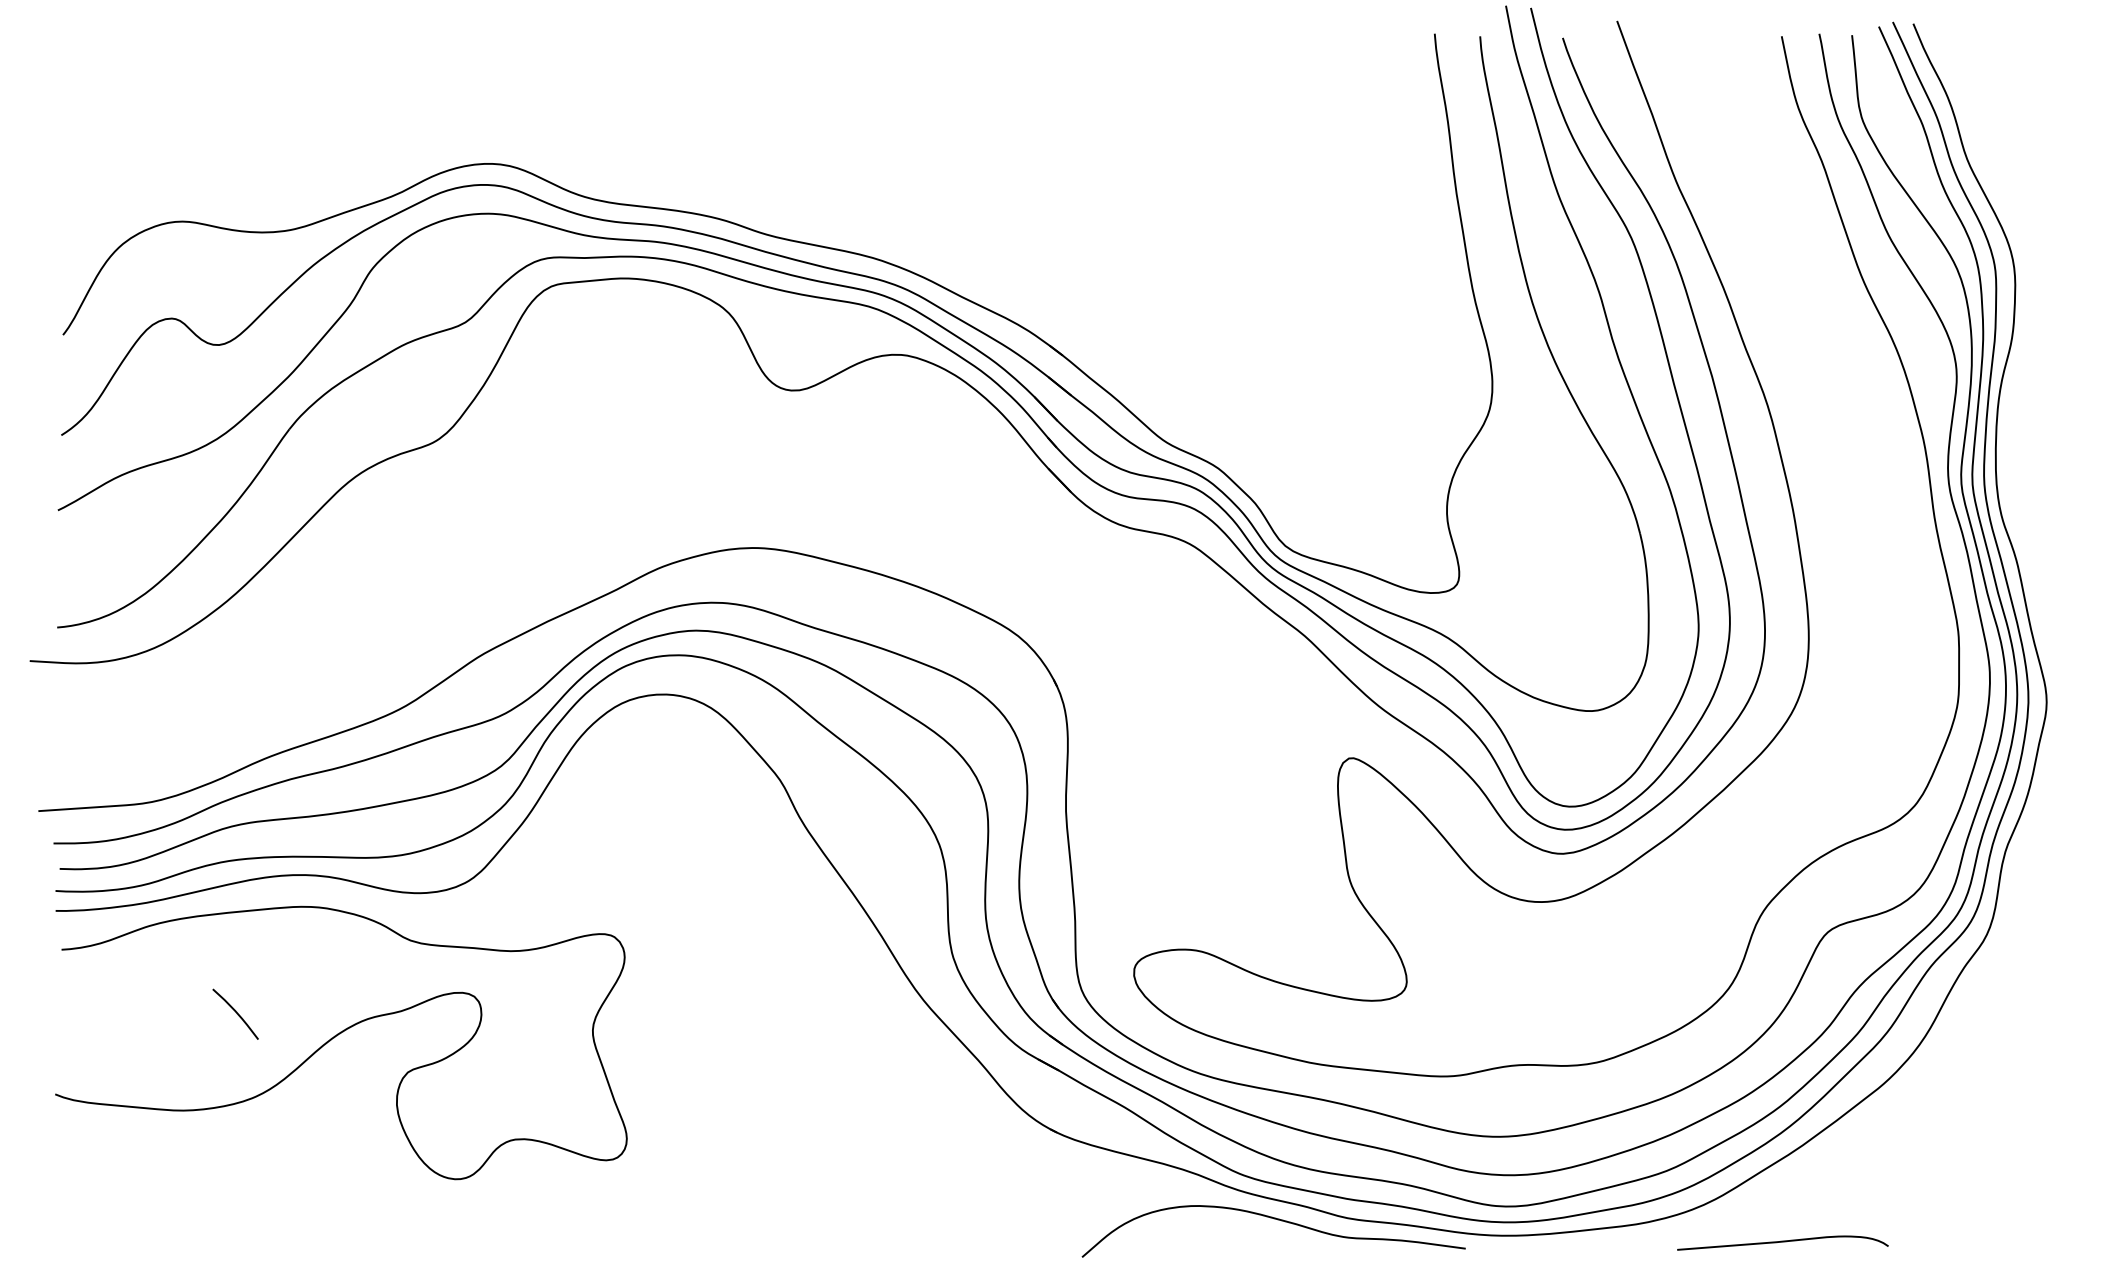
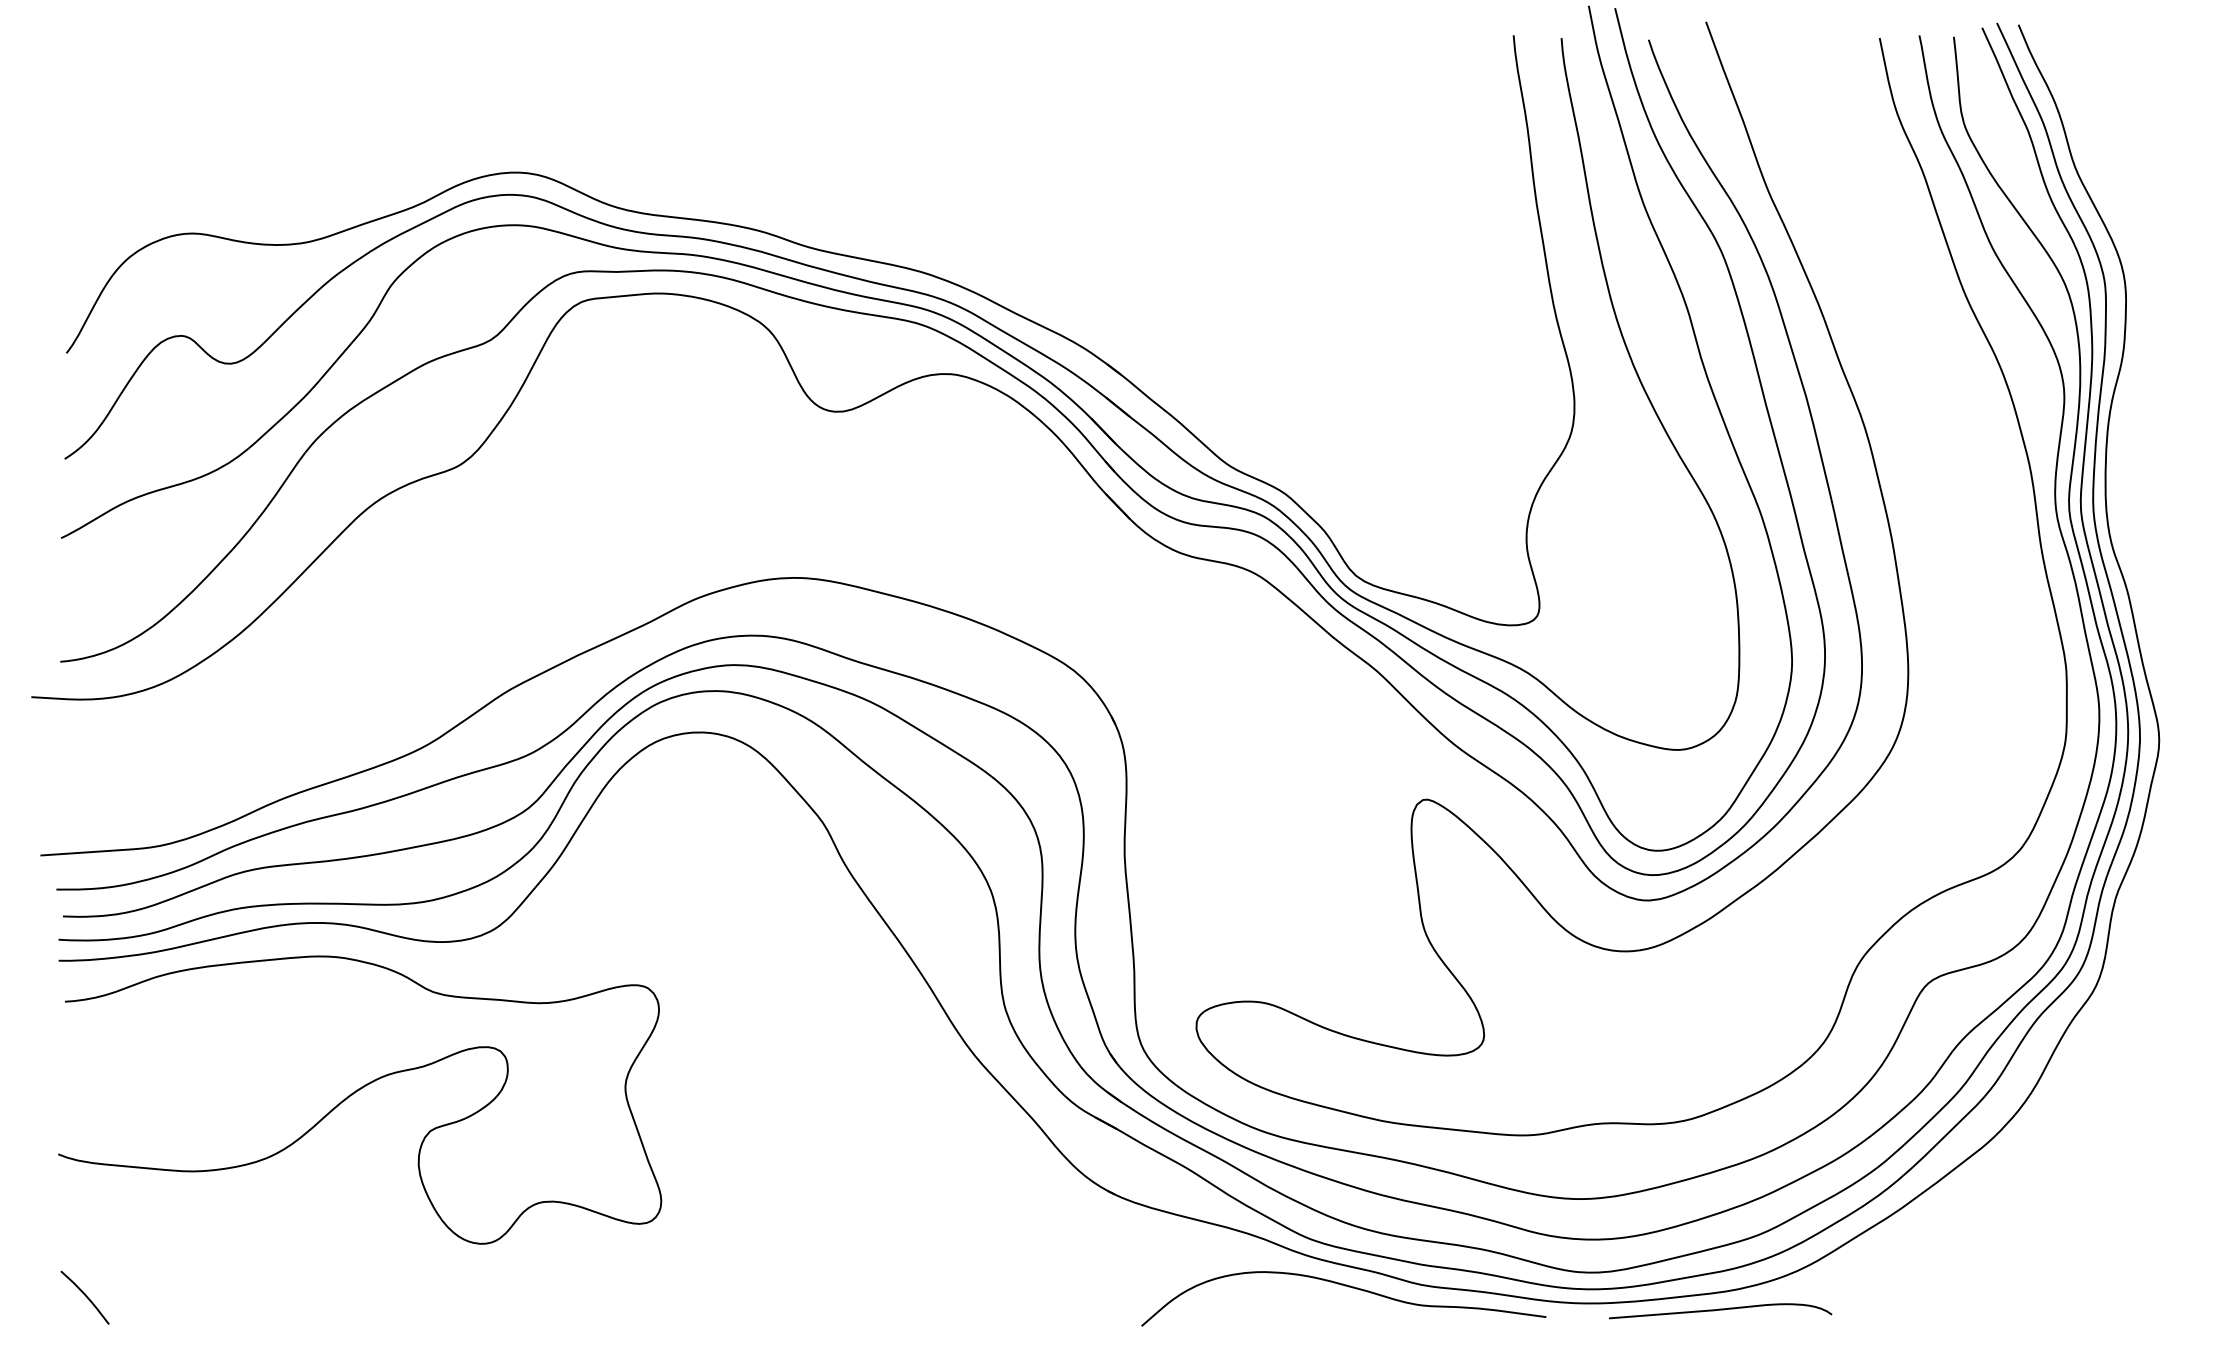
curve: (235, 1012) -> (84, 1295), moved
curve: (1782, 1242) -> (1720, 1310), moved

